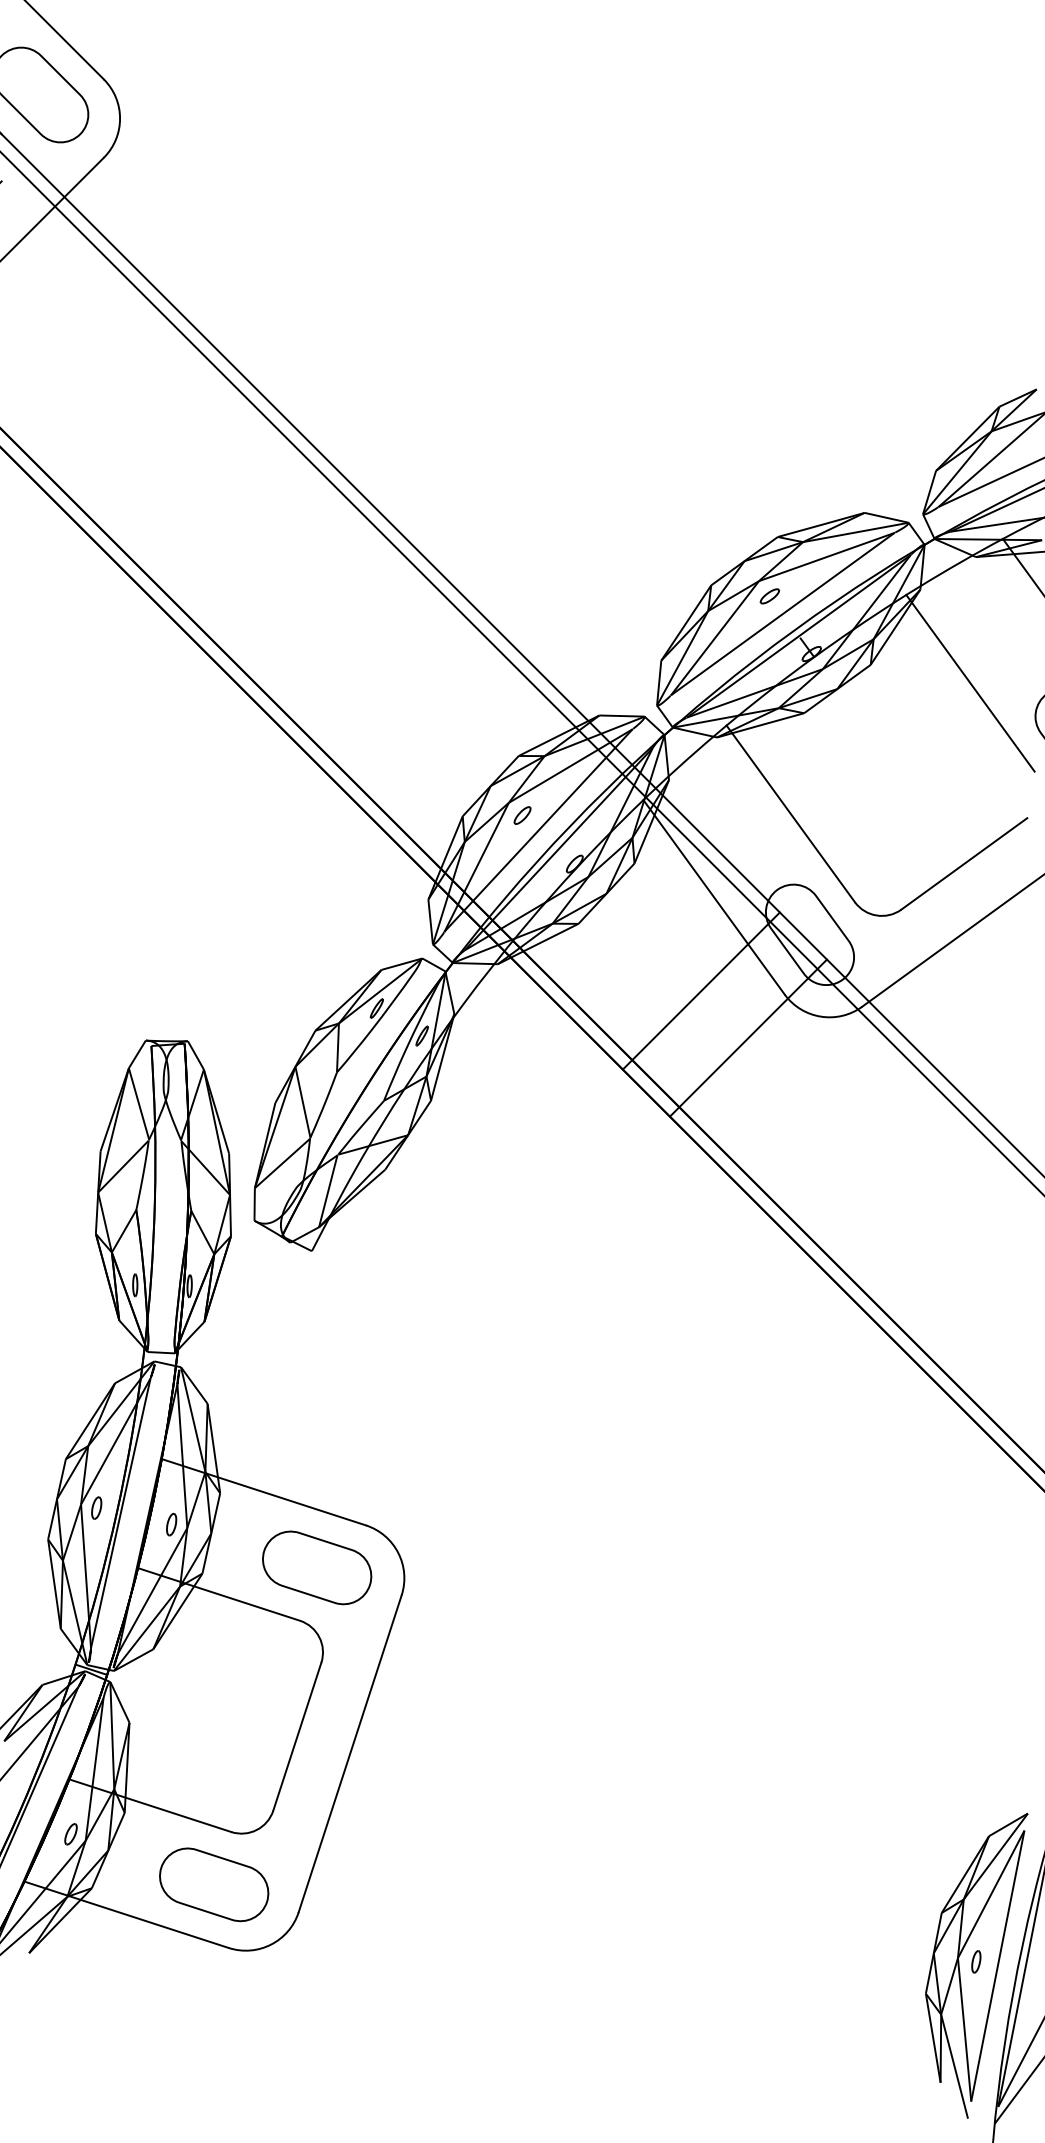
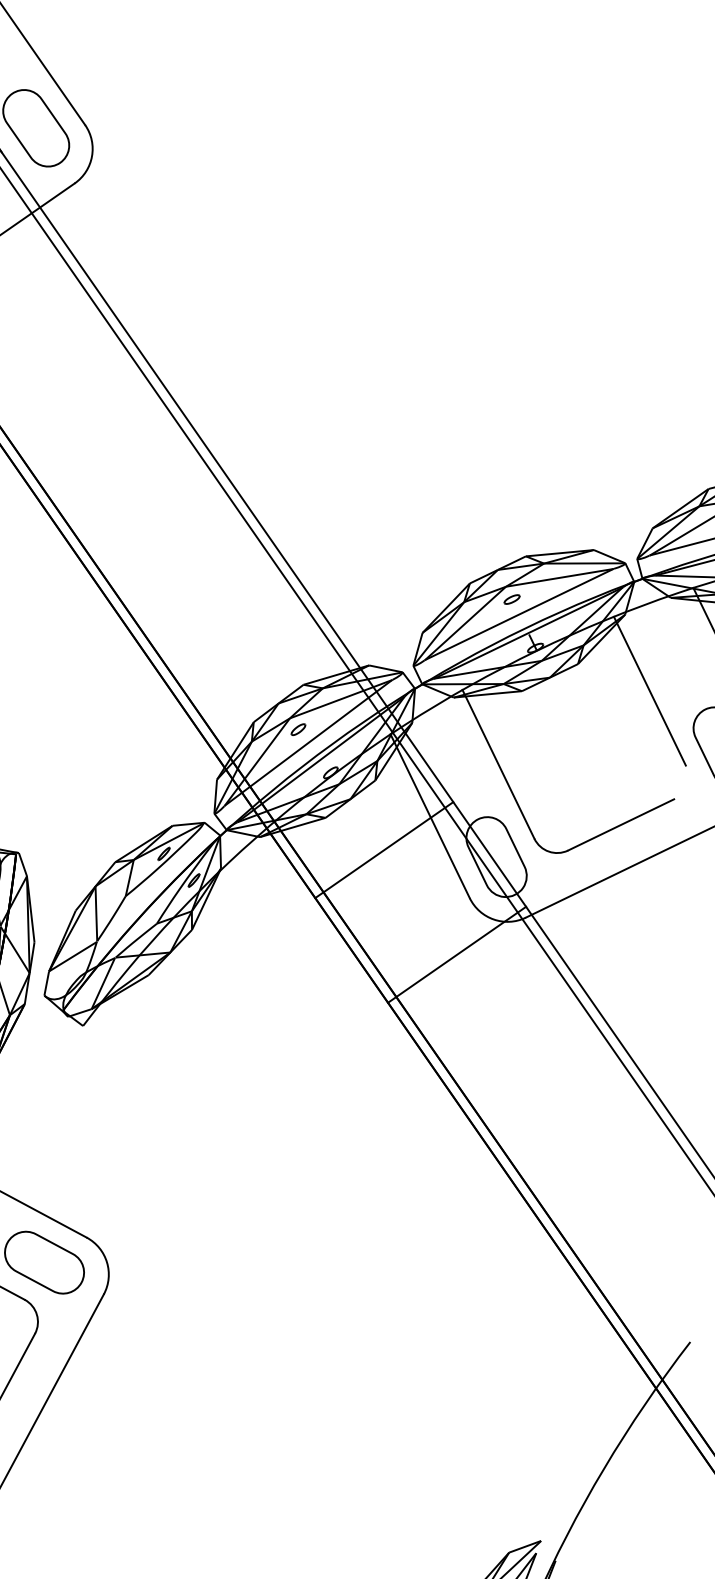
line: (700, 990) -> (383, 849), moved
line: (747, 1037) -> (456, 954), moved

